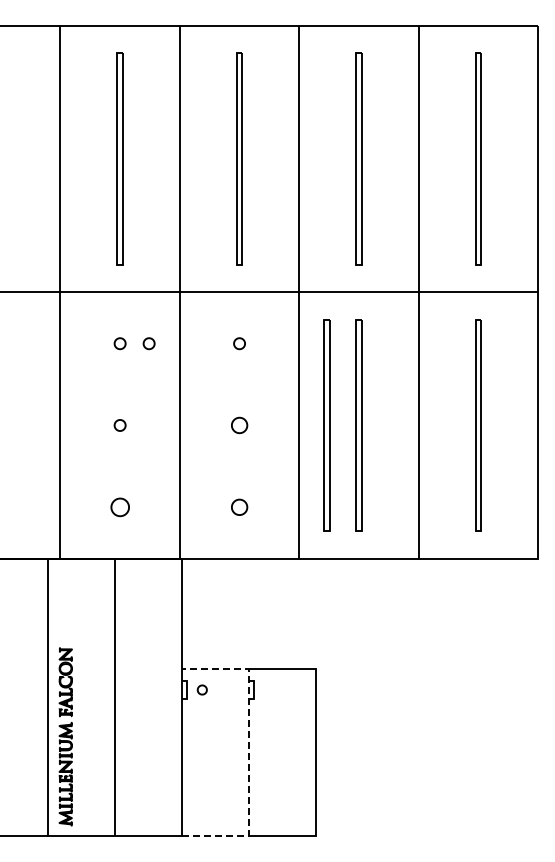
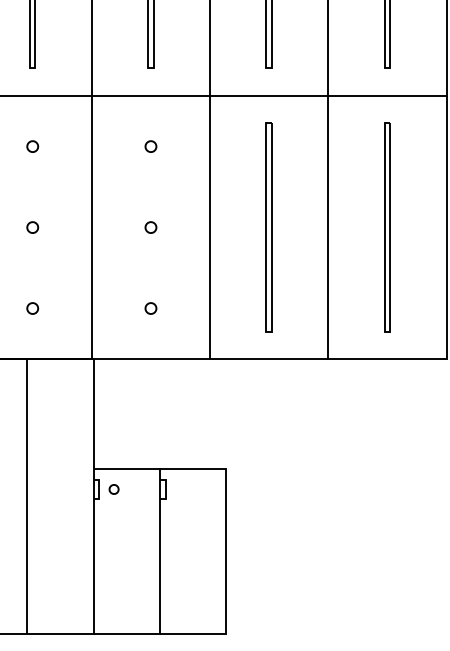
part: (148, 343) -> (60, 146), removed
part: (239, 425) -> (150, 227), size x0.71
part: (326, 425) -> (237, 227), removed
part: (119, 506) -> (32, 307), size x0.62
part: (239, 506) -> (150, 307), size x0.71
line: (248, 752) -> (159, 551), dashed -> solid

